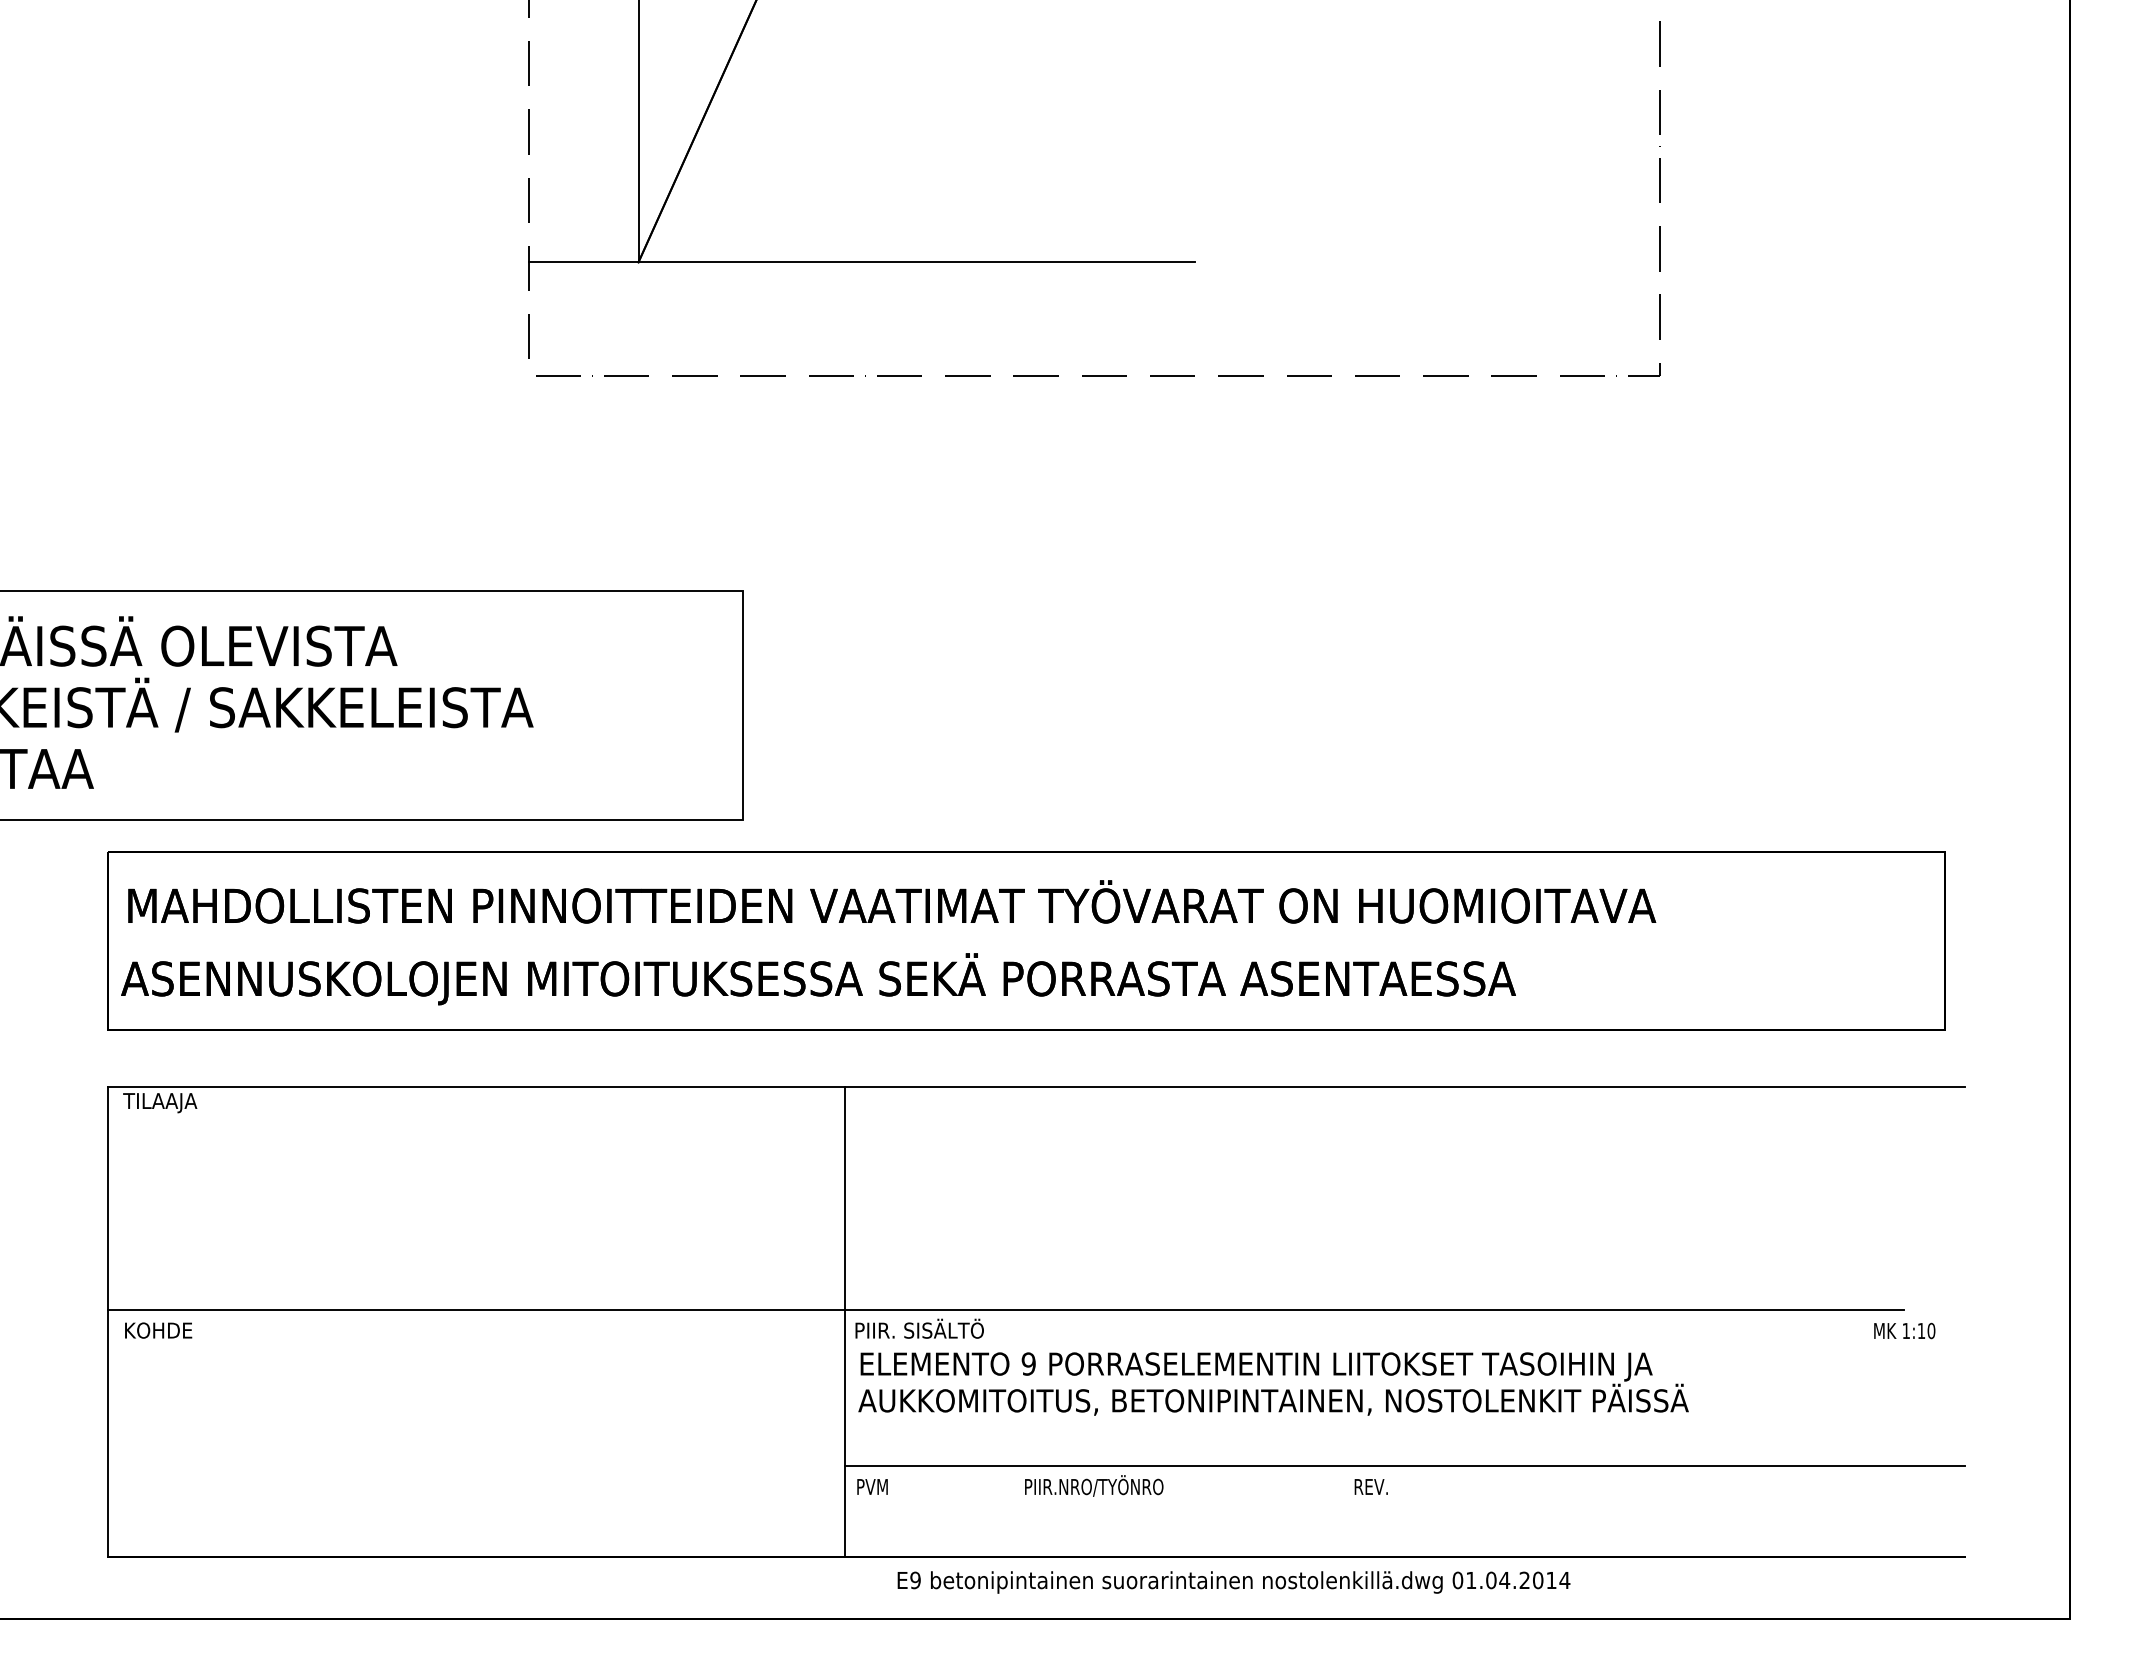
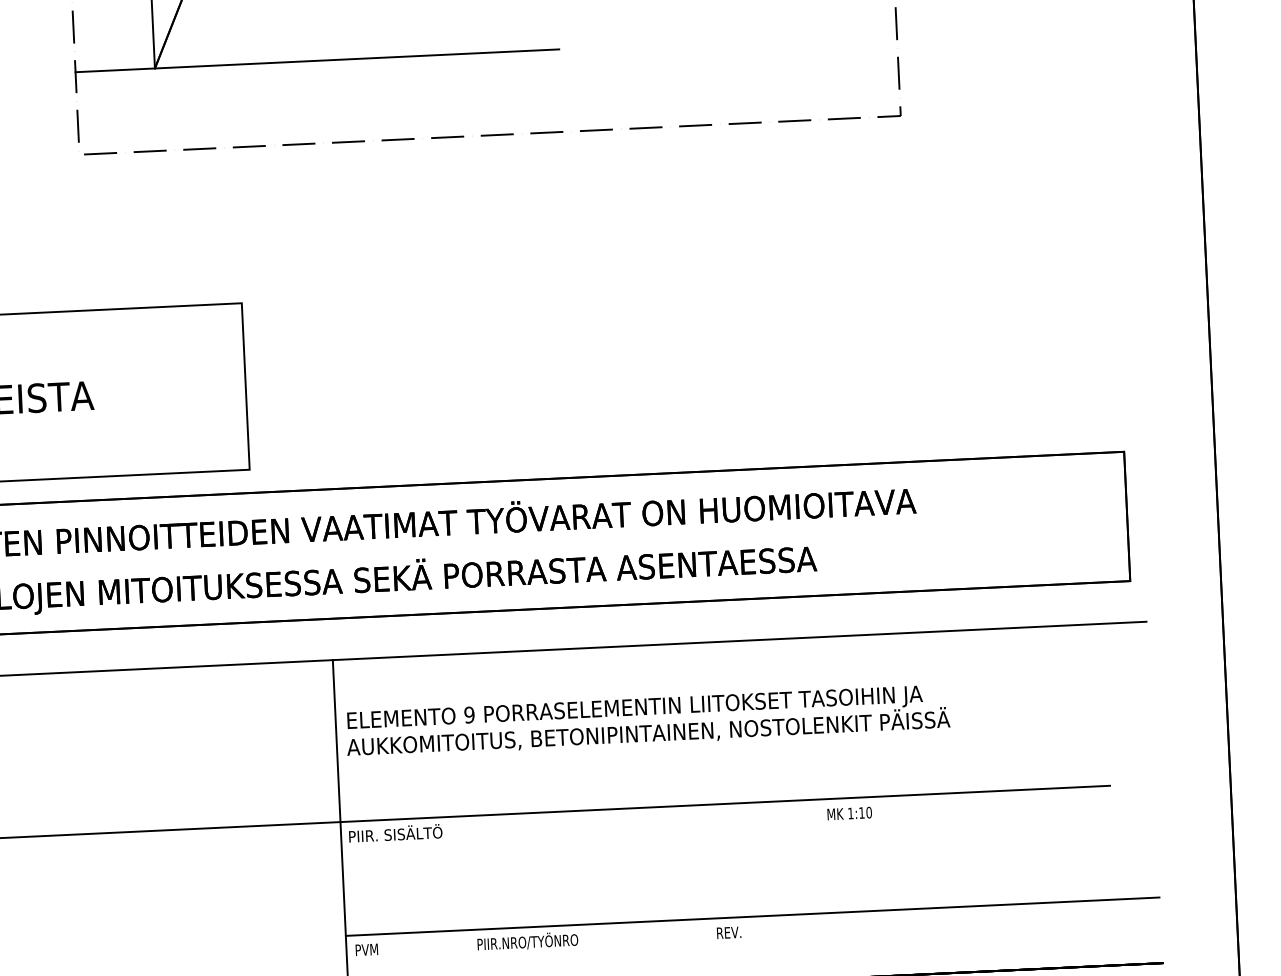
text: (1904, 1330) -> (849, 813), moved
text: (1273, 1383) -> (647, 720), moved

